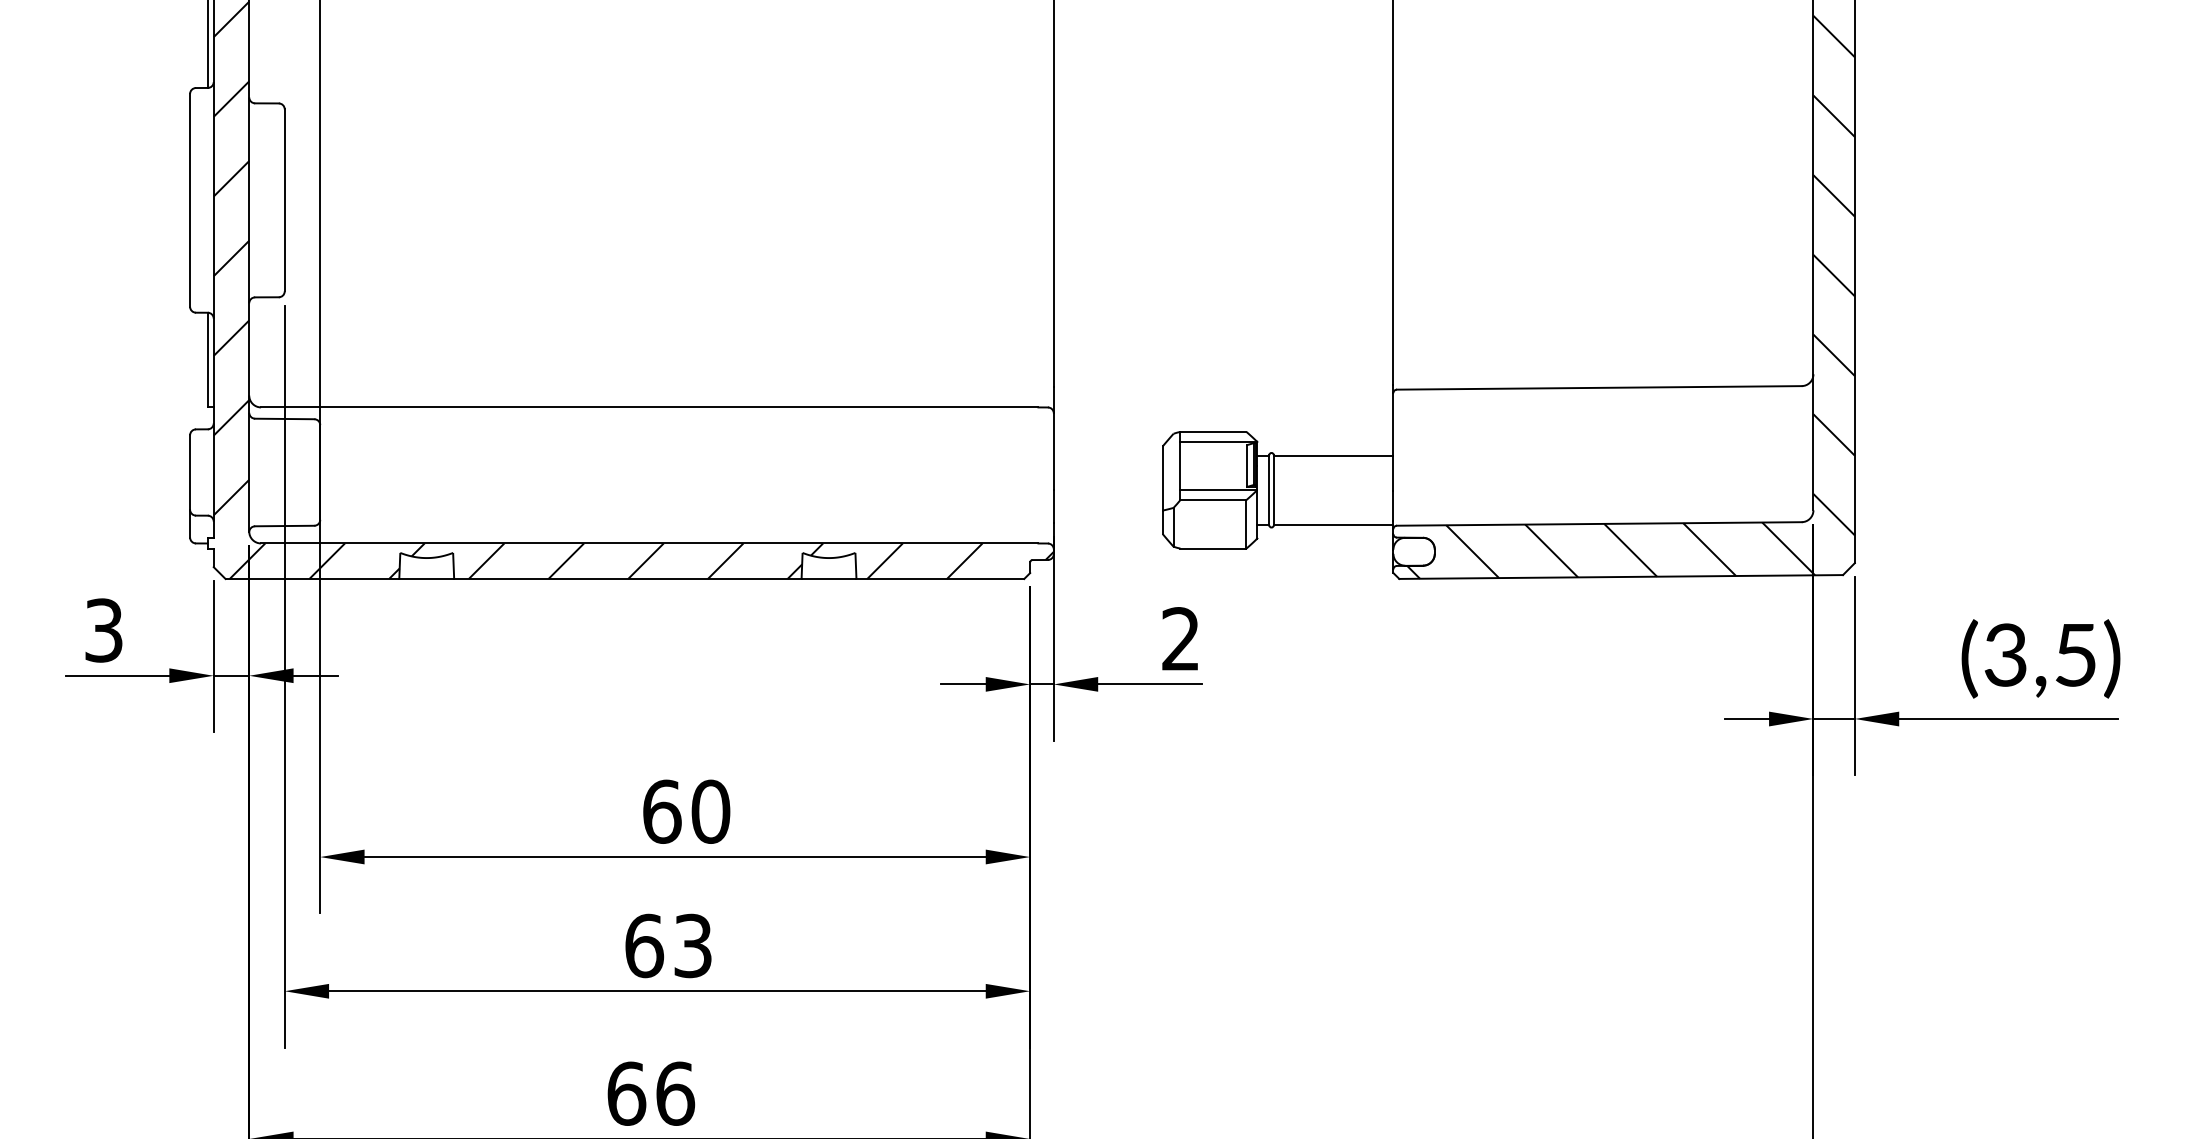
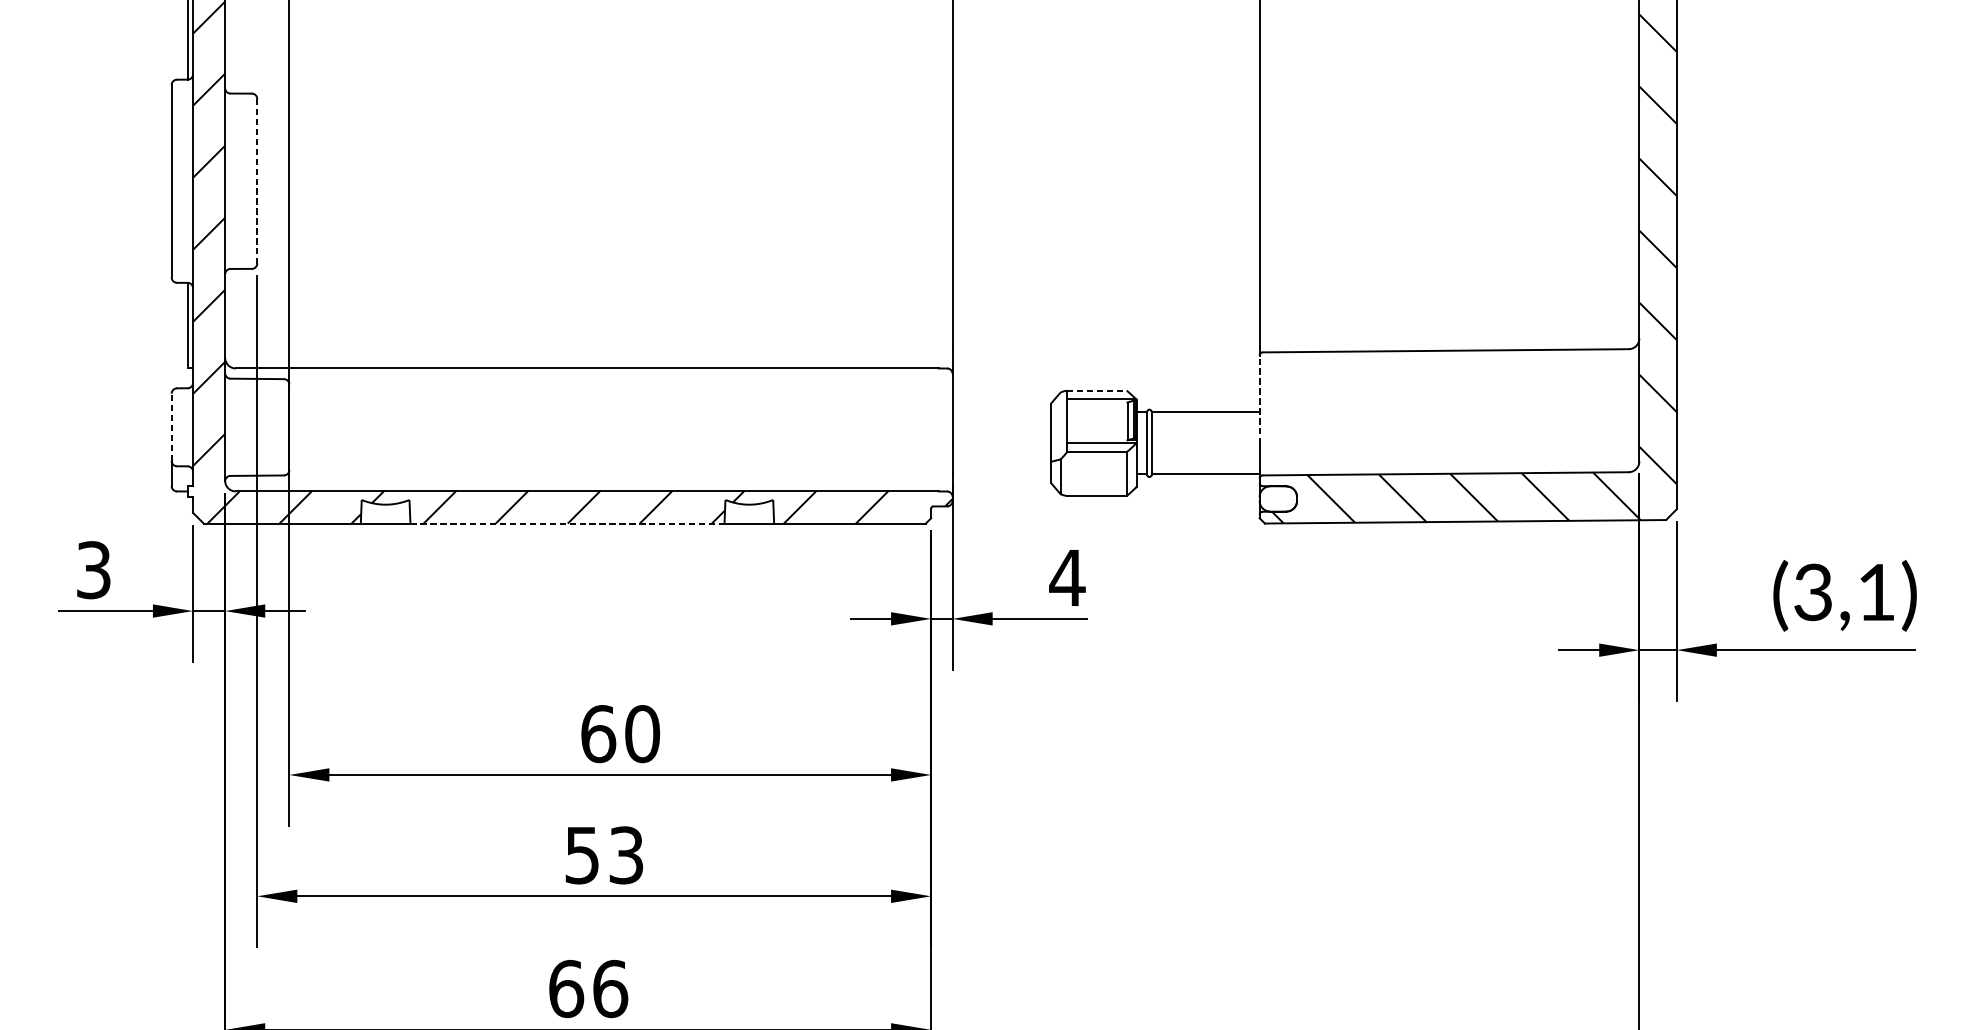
line: (284, 200) -> (257, 181), solid -> dashed
line: (1213, 431) -> (1096, 390), solid -> dashed
line: (1393, 441) -> (1259, 399), solid -> dashed
line: (190, 472) -> (172, 427), solid -> dashed
line: (627, 579) -> (567, 524), solid -> dashed
text: (1180, 638) -> (1067, 577), 2 -> 4
text: (2075, 655) -> (1876, 592), (3,5) -> (3,1)
text: (644, 945) -> (582, 854), 63 -> 53

